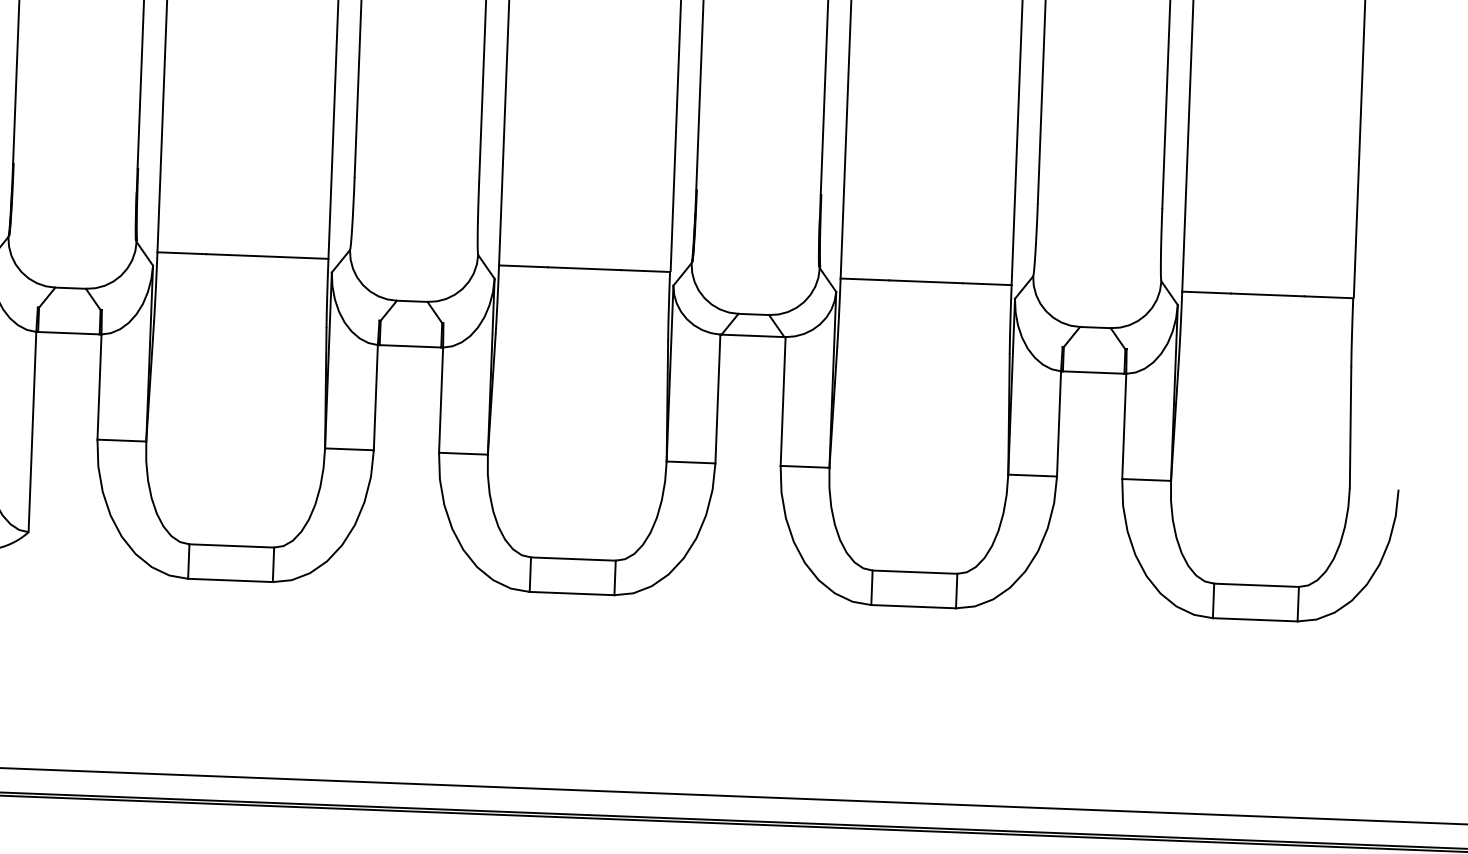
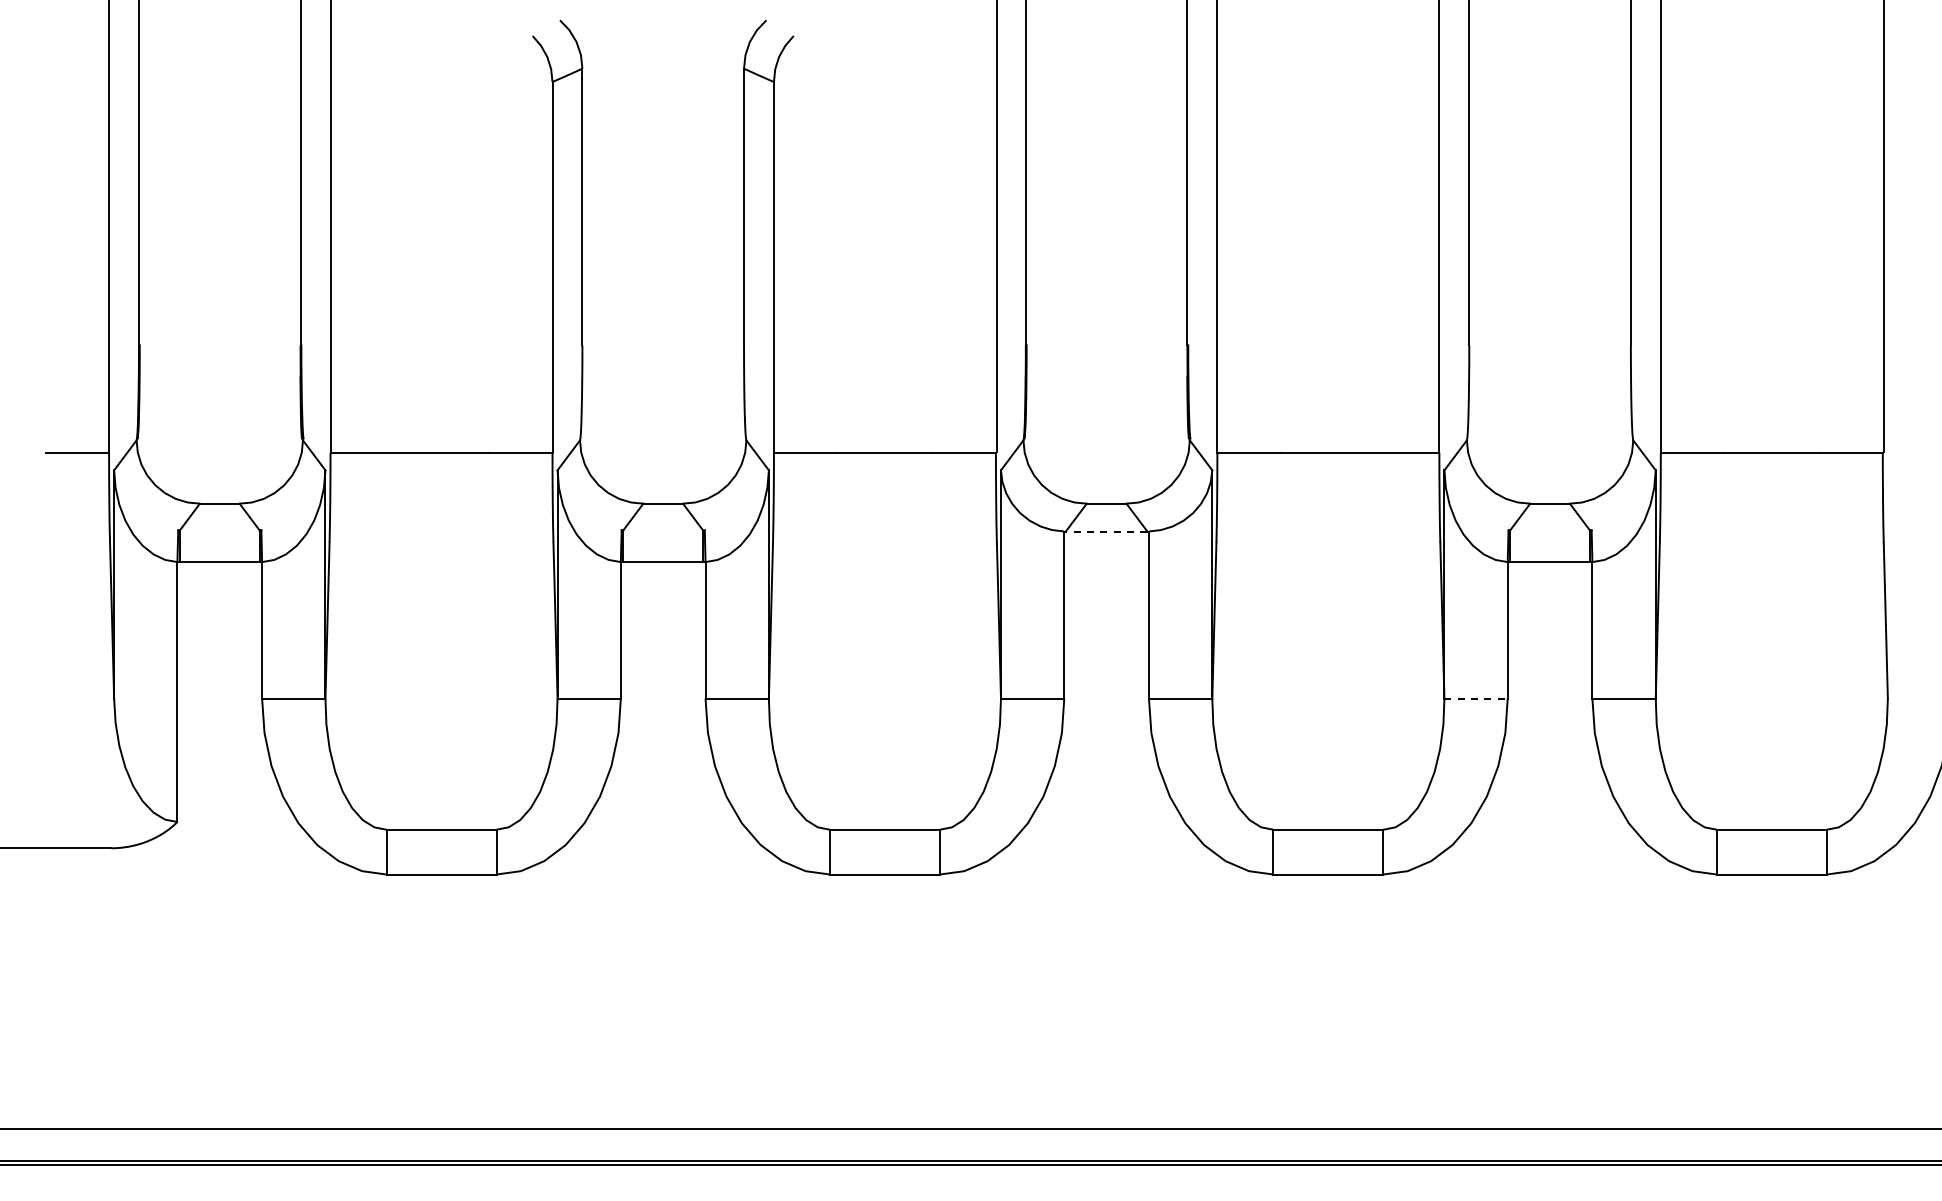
line: (752, 335) -> (1106, 531), solid -> dashed
line: (1032, 475) -> (1476, 698), solid -> dashed

